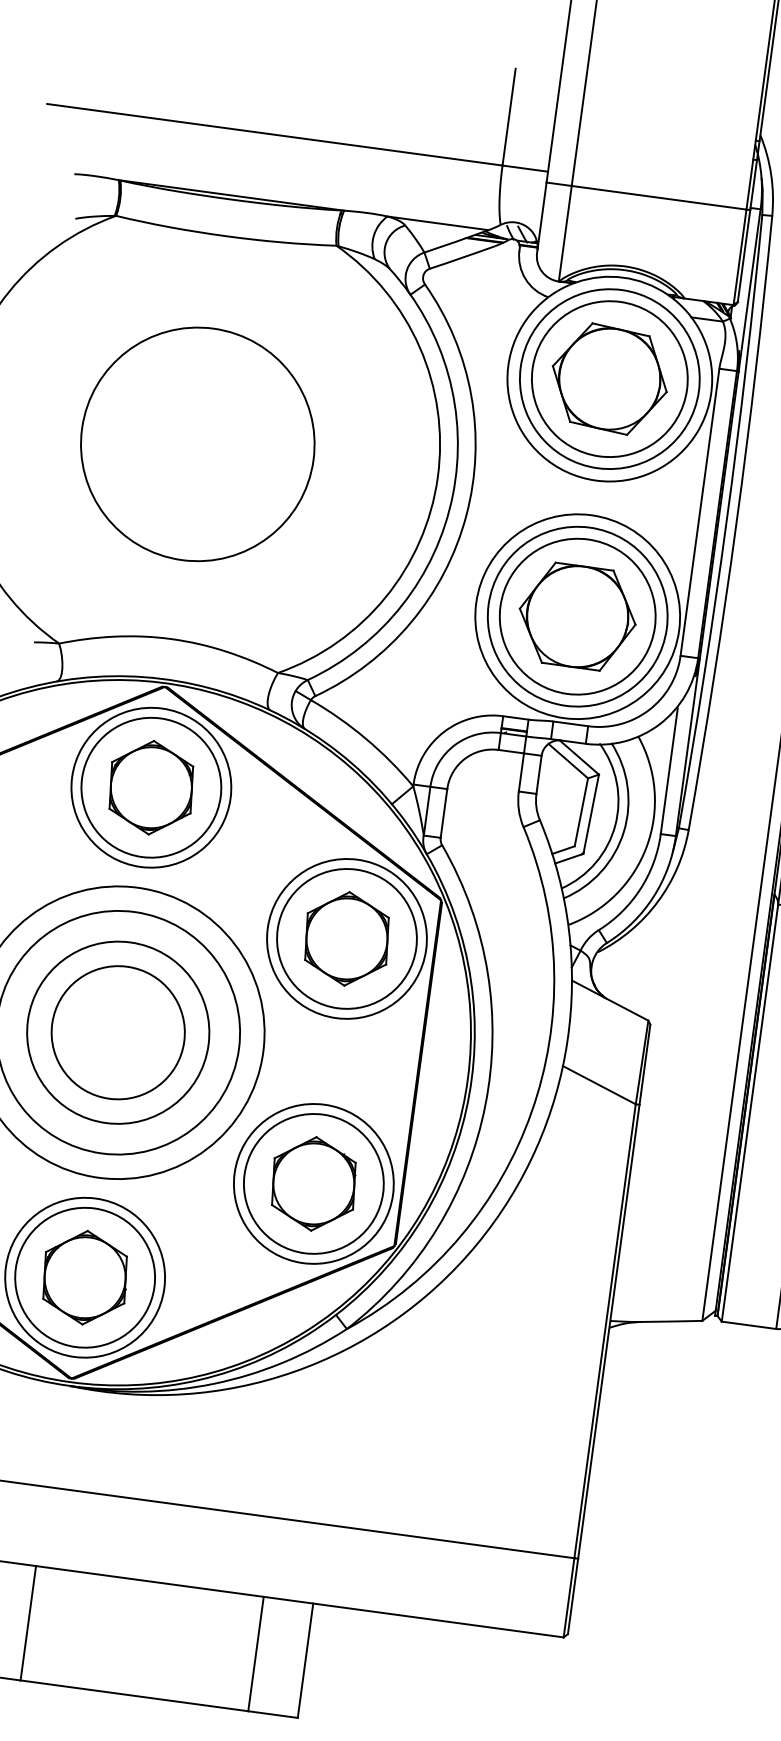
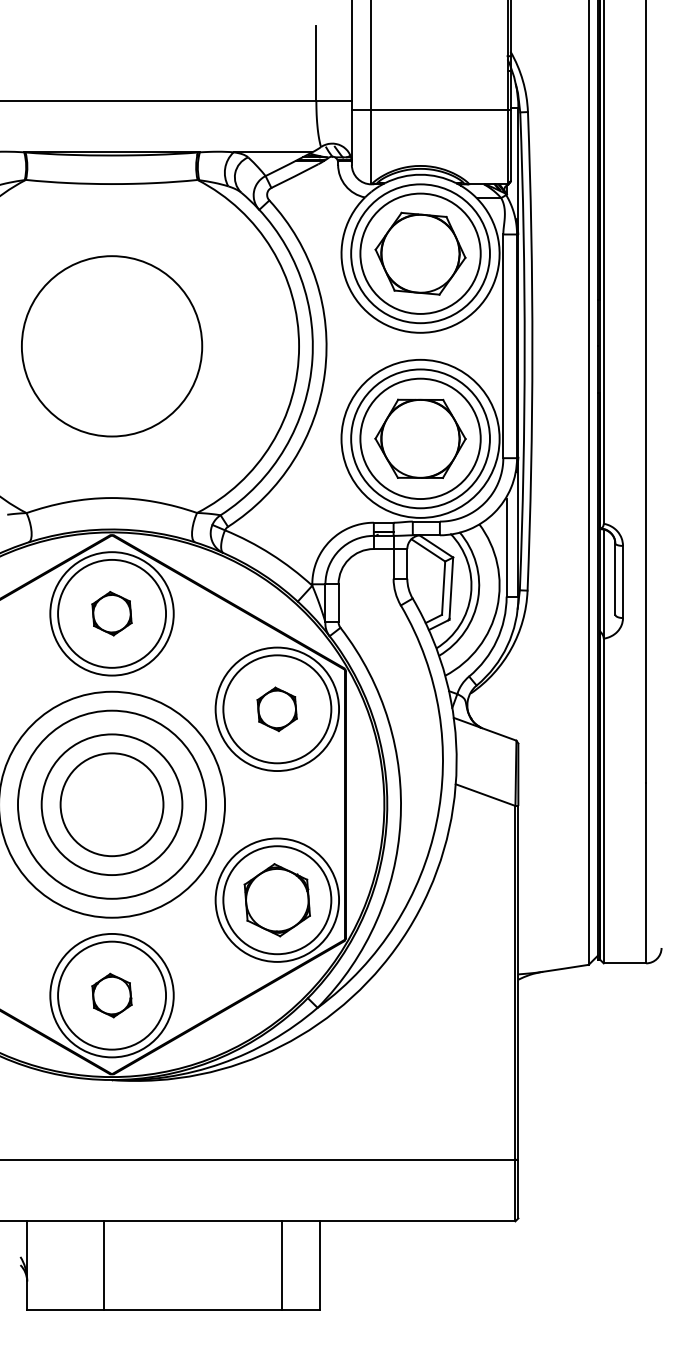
part: (150, 787) -> (111, 613), size x0.6
part: (345, 939) -> (276, 709), size x0.6
part: (84, 1277) -> (111, 995), size x0.6

